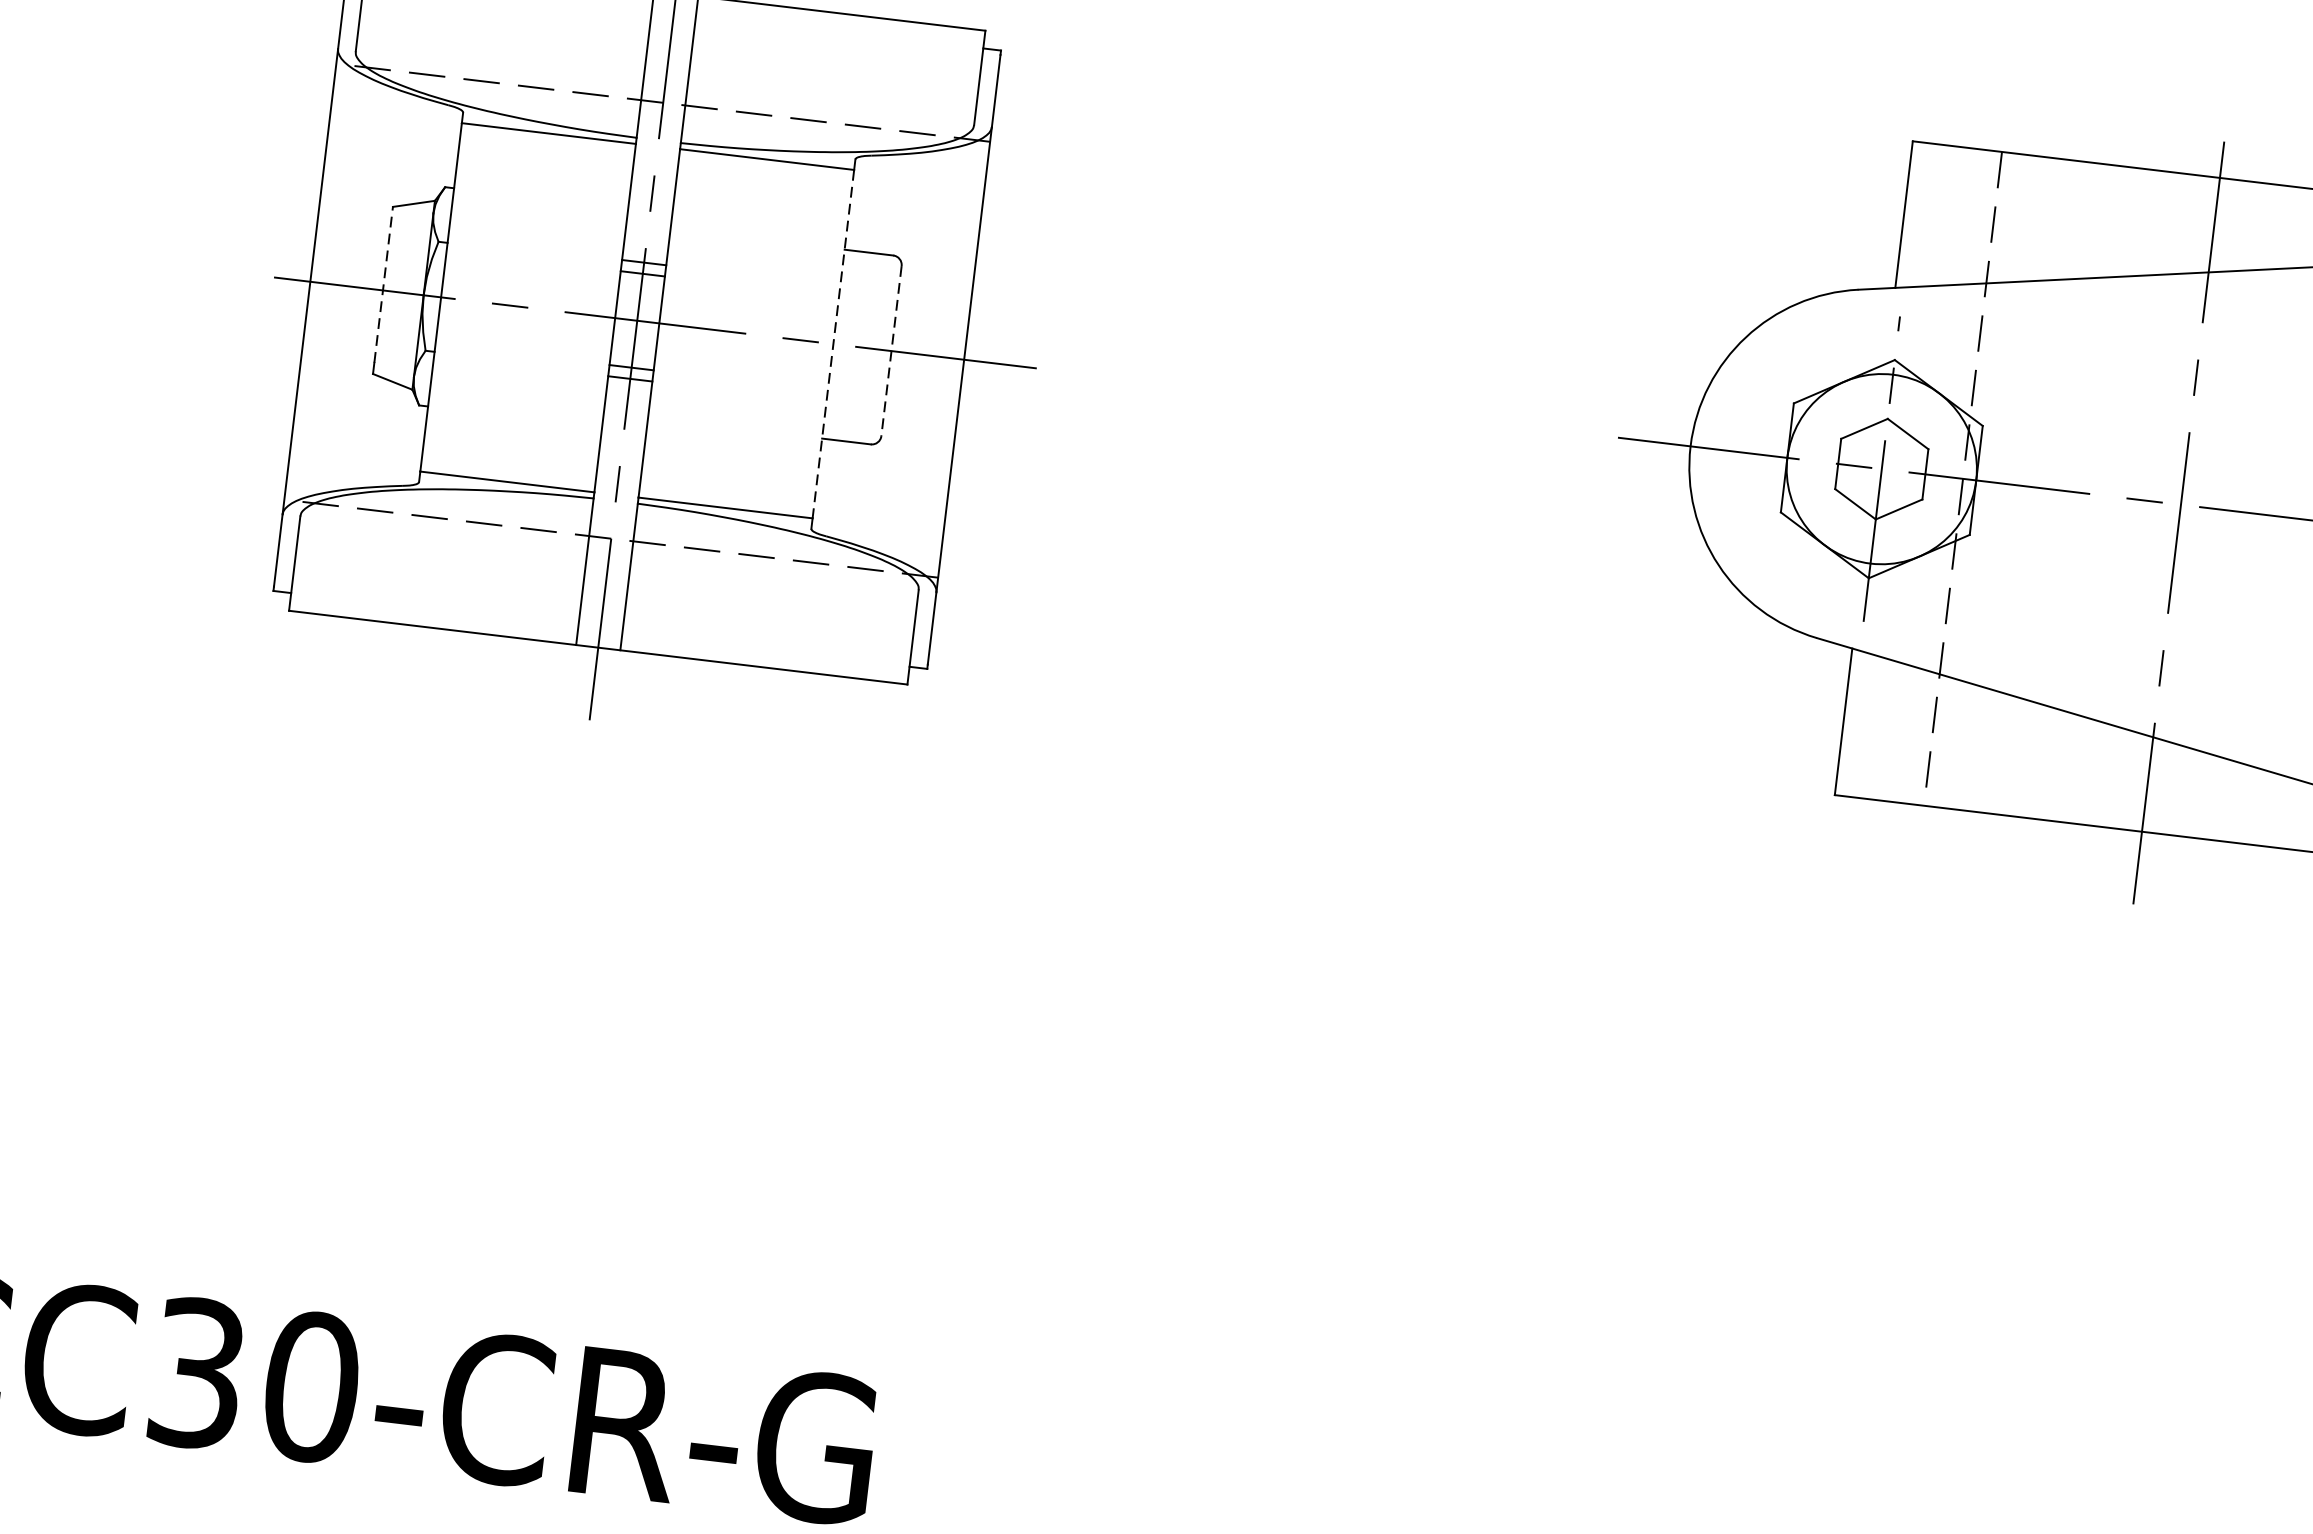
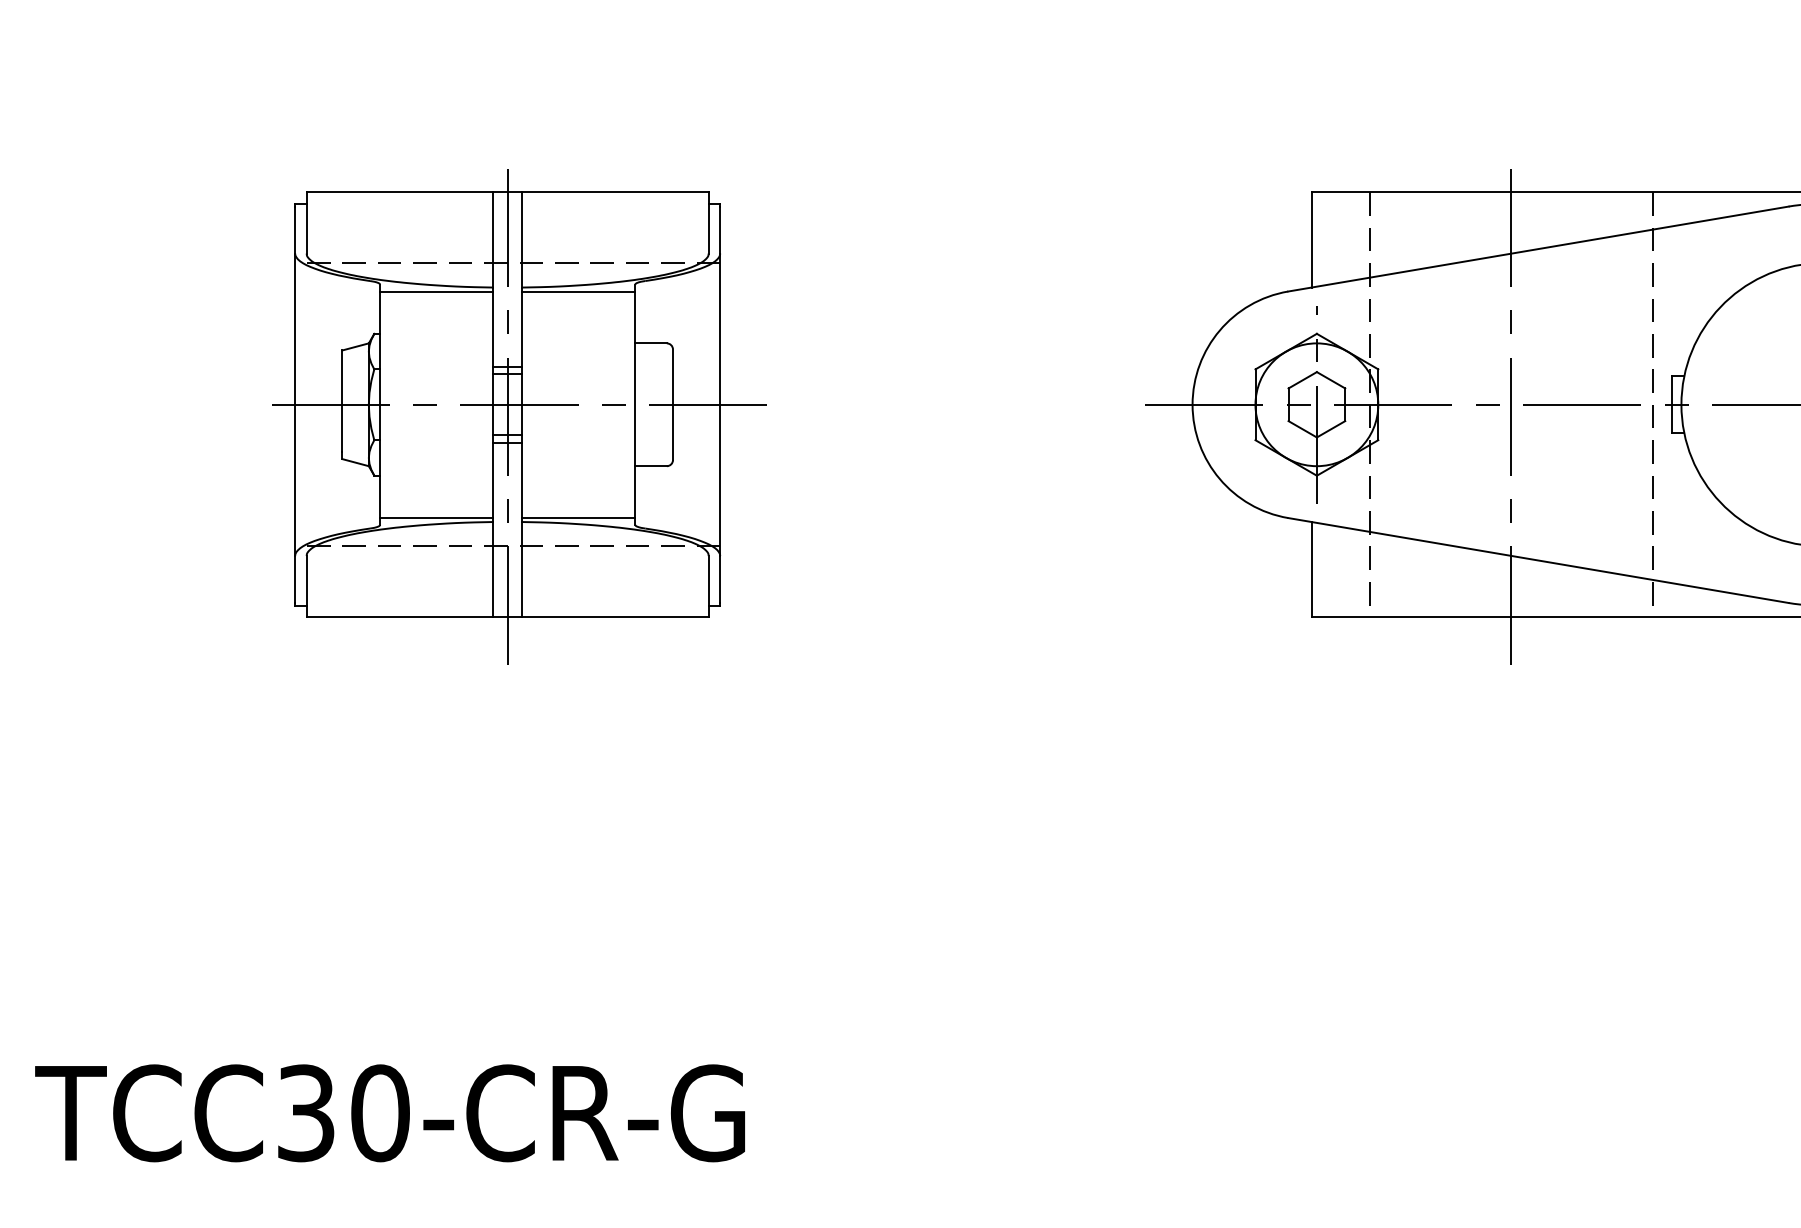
line: (383, 285) -> (342, 401), dashed -> solid
line: (833, 345) -> (635, 405), dashed -> solid
line: (892, 352) -> (673, 405), dashed -> solid

